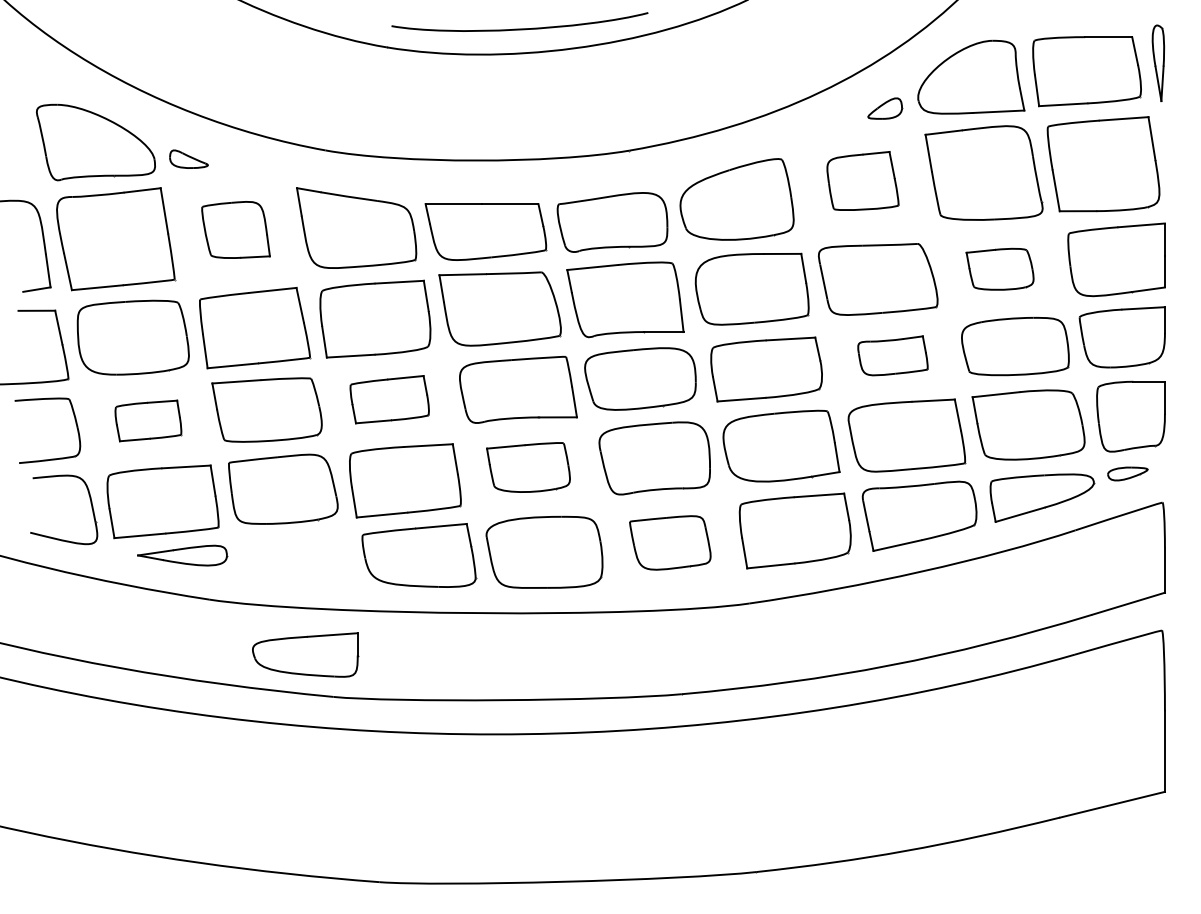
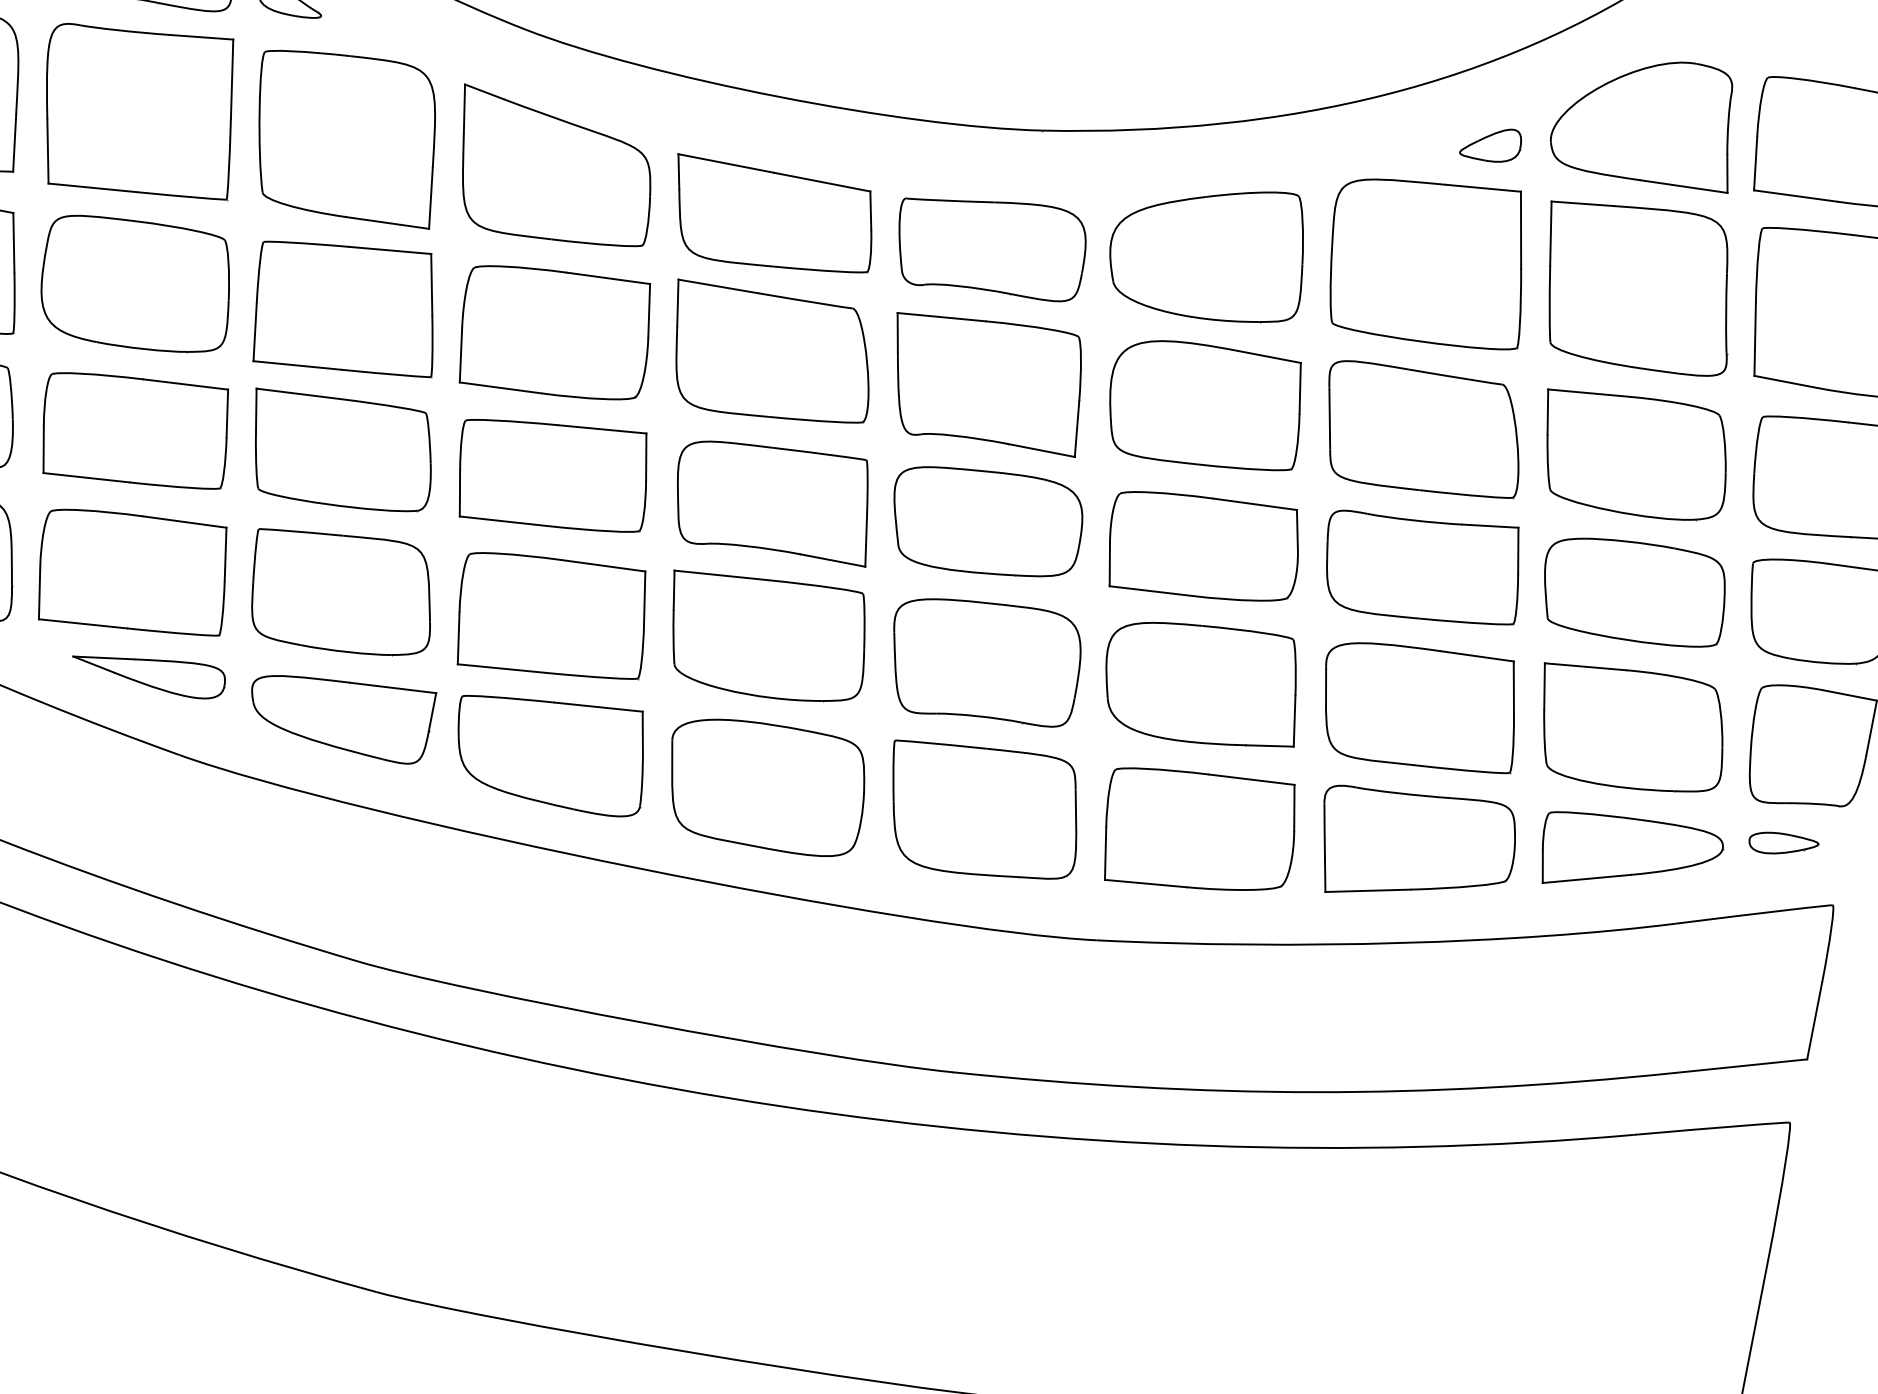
part: (862, 180) -> (1429, 258), size x1.67
part: (235, 229) -> (346, 134), size x1.67
part: (999, 269) -> (1632, 455), size x1.67
part: (892, 355) -> (1422, 565), size x1.67
part: (389, 399) -> (552, 474), size x1.43
part: (148, 420) -> (135, 430), size x1.67
part: (528, 467) -> (766, 636), size x1.43
part: (669, 542) -> (981, 810), size x1.43
part: (305, 654) -> (340, 712), moved

